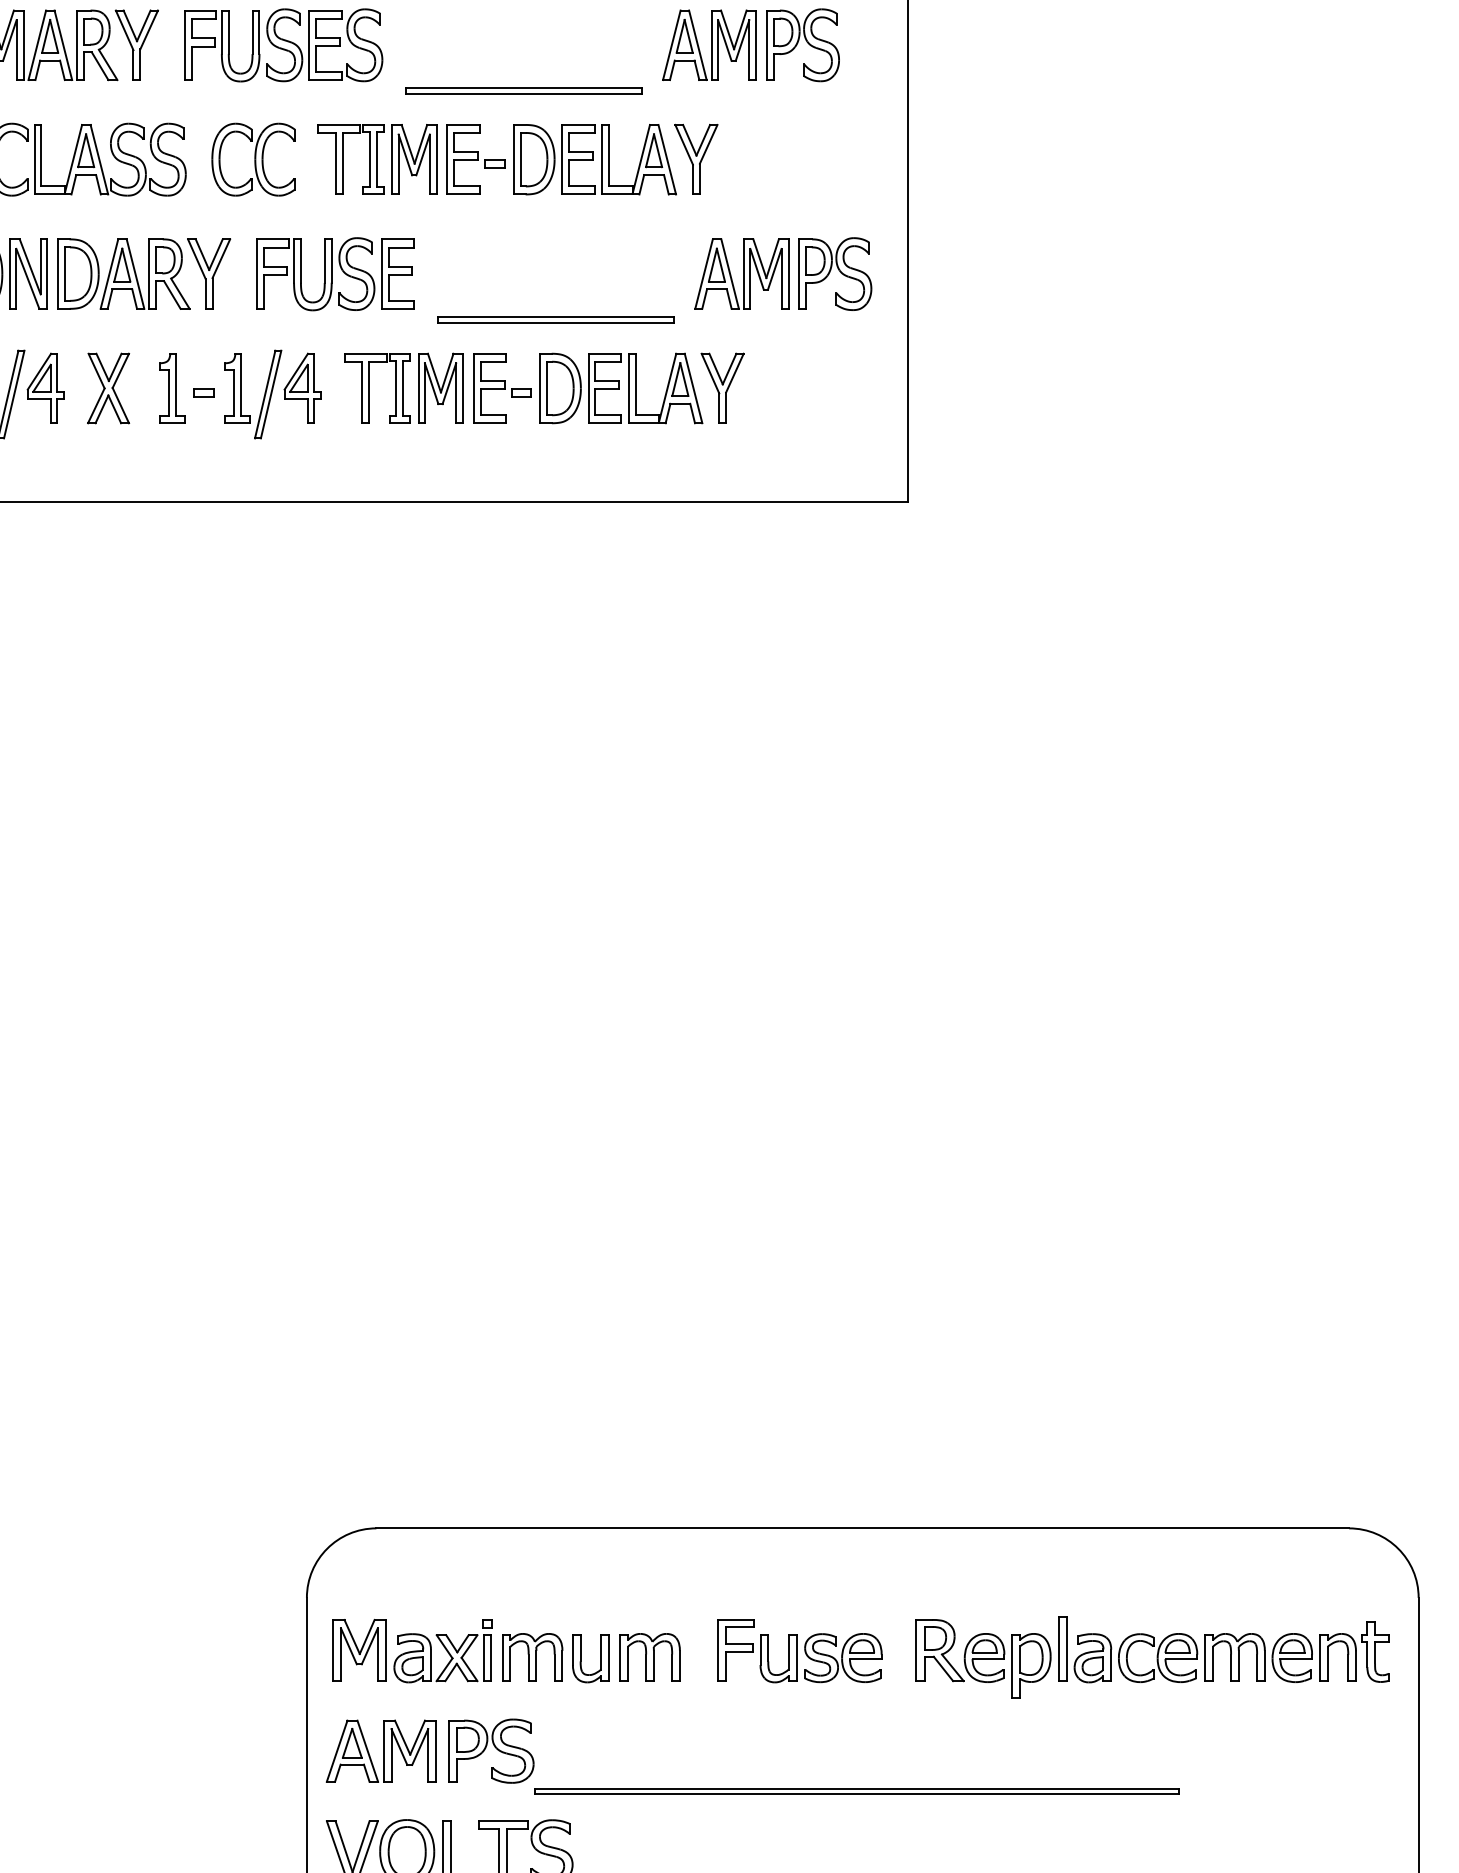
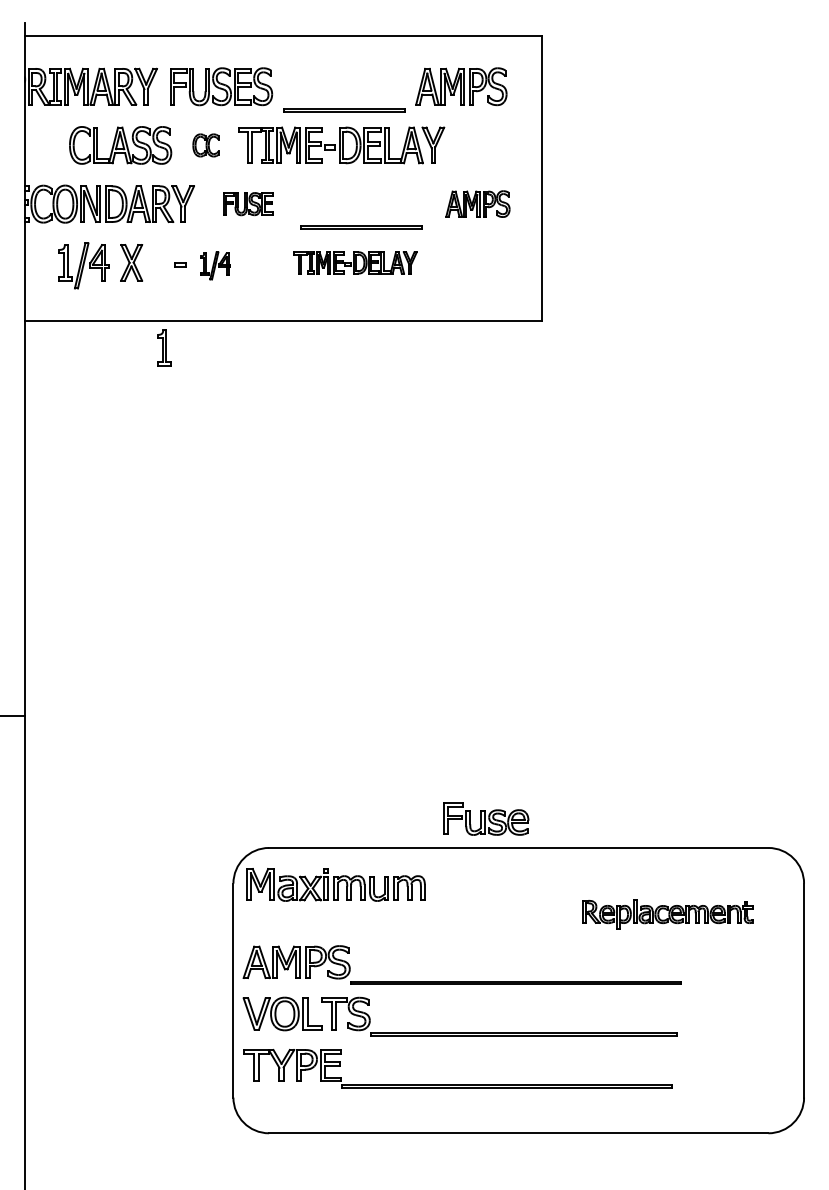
part: (252, 159) -> (205, 145), size x0.6
part: (336, 272) -> (248, 203), size x0.6
part: (782, 272) -> (477, 203), size x0.7
part: (172, 387) -> (164, 347), moved
part: (544, 387) -> (355, 262), size x0.6
part: (271, 393) -> (215, 265), size x0.6
part: (505, 1650) -> (335, 884), moved
part: (799, 1650) -> (486, 818), moved
part: (1152, 1657) -> (667, 914), size x0.7

